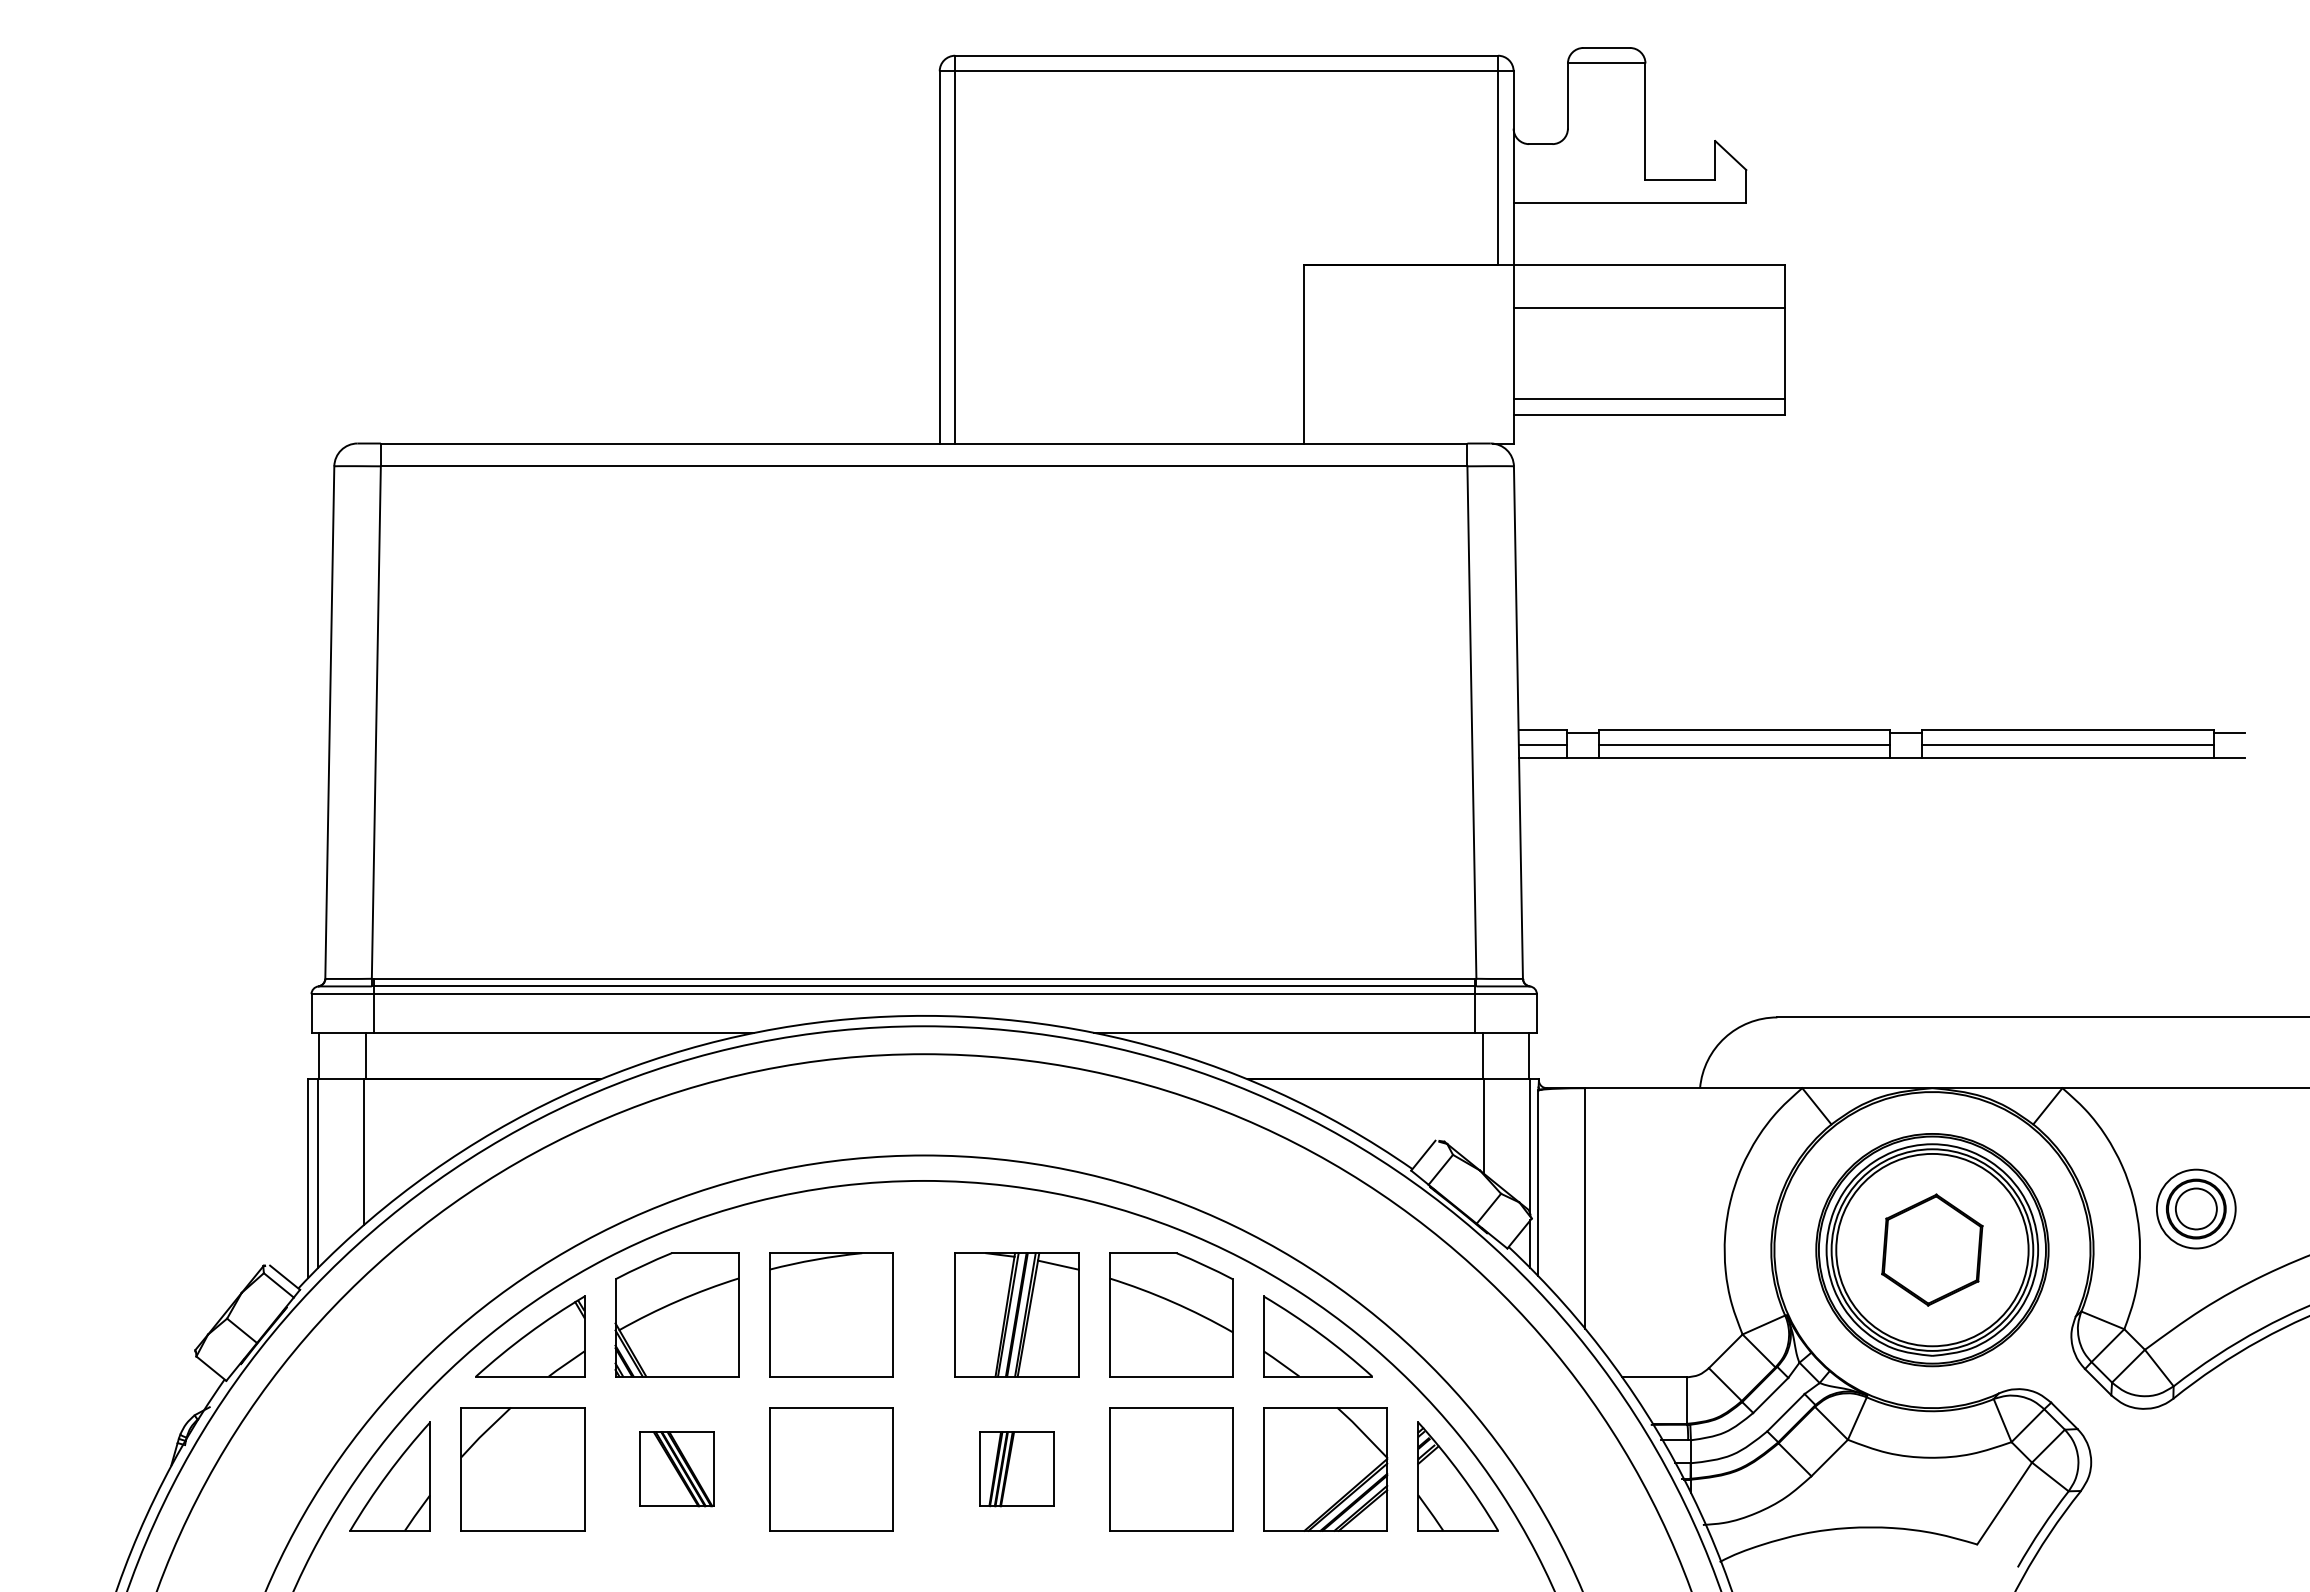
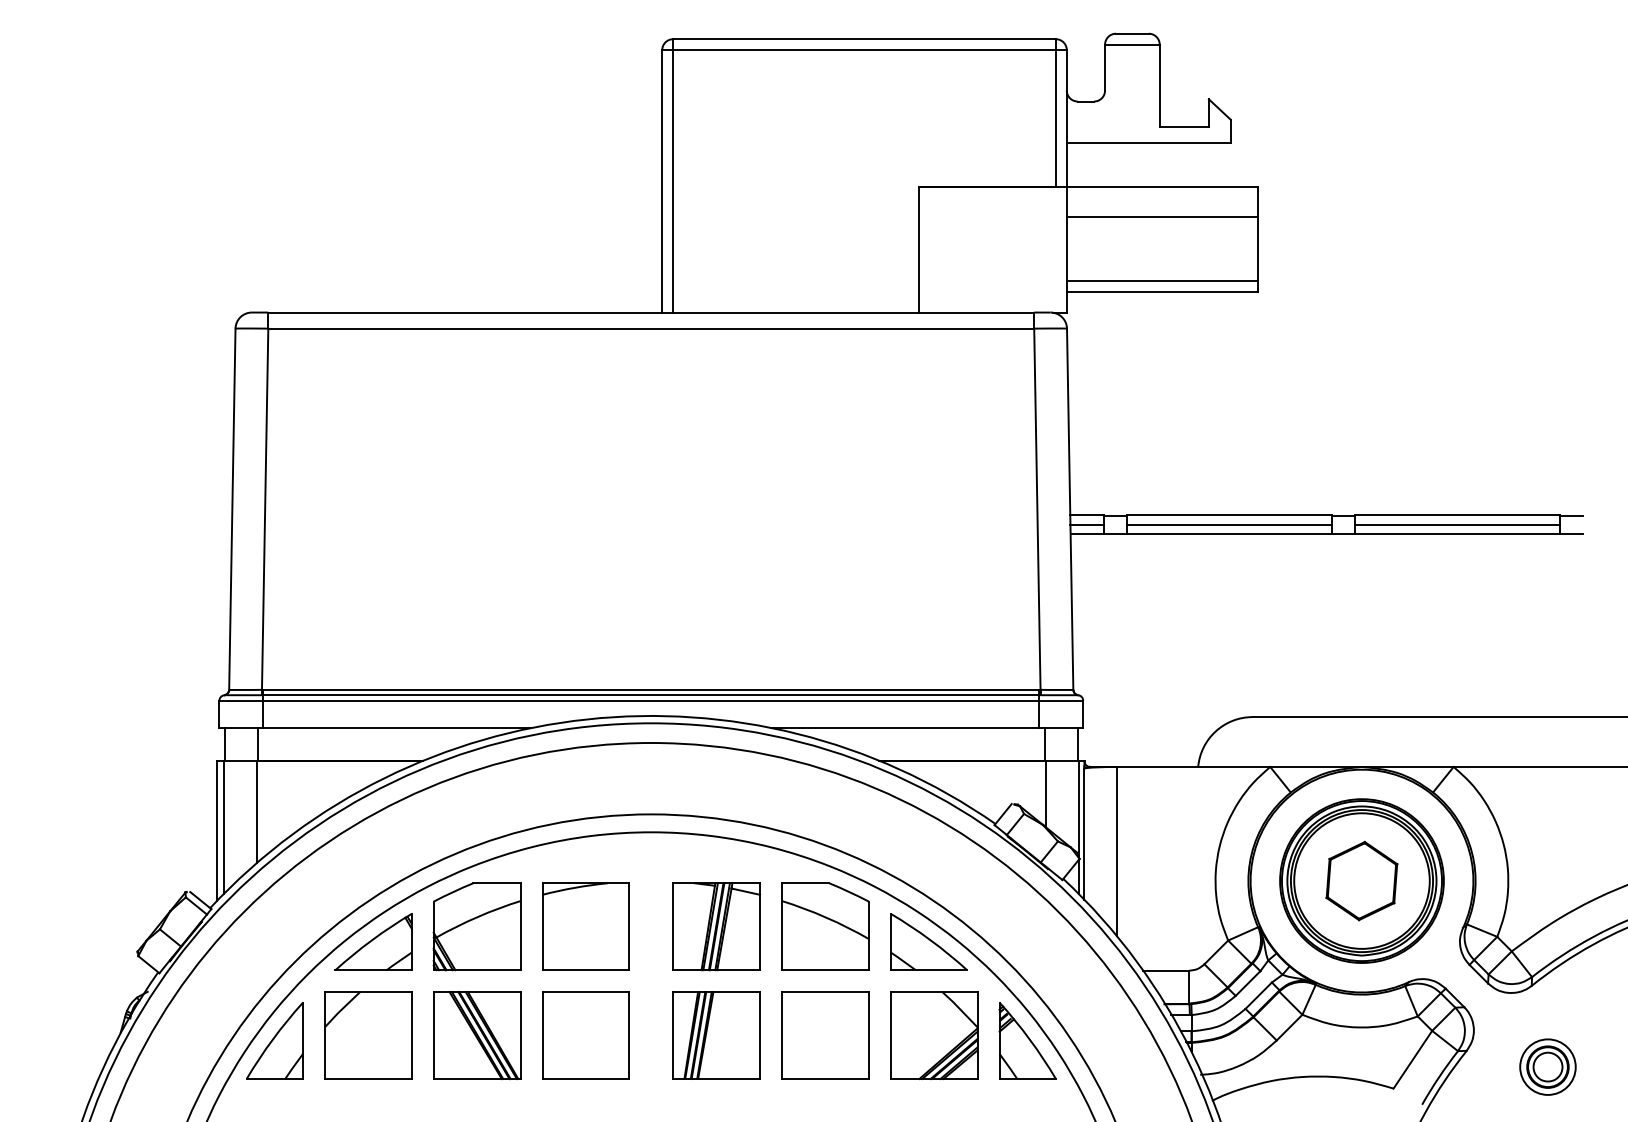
part: (2195, 1208) -> (1547, 1066), moved
part: (677, 1469) -> (477, 1035), size x1.67
part: (1016, 1469) -> (716, 1035), size x1.67

